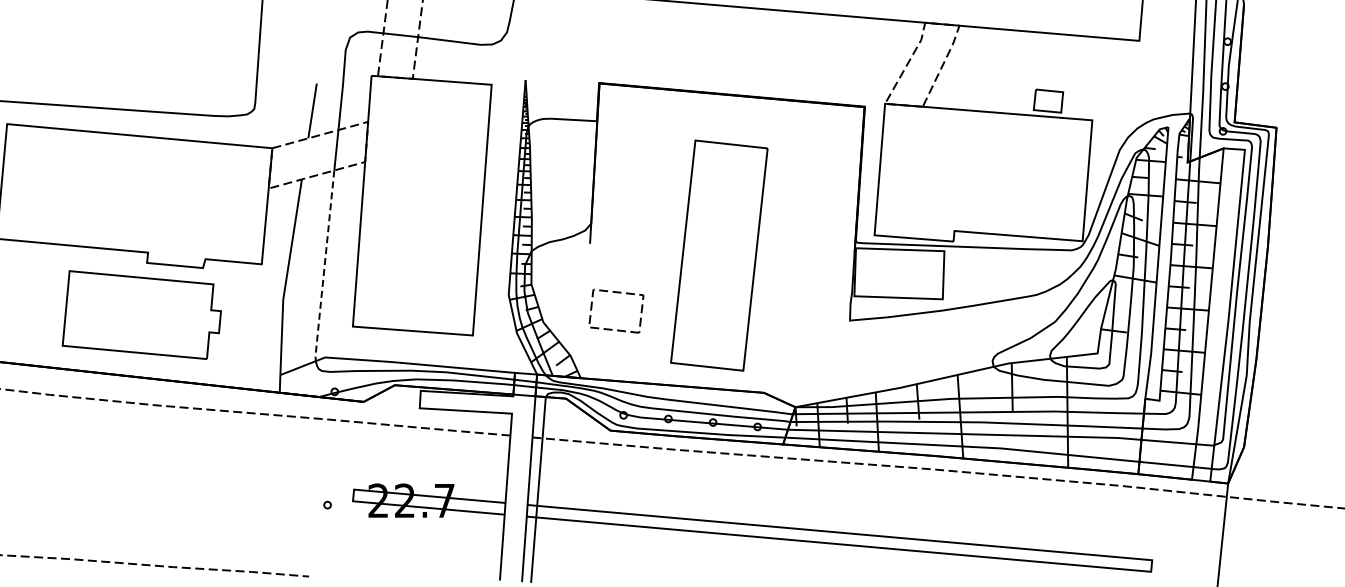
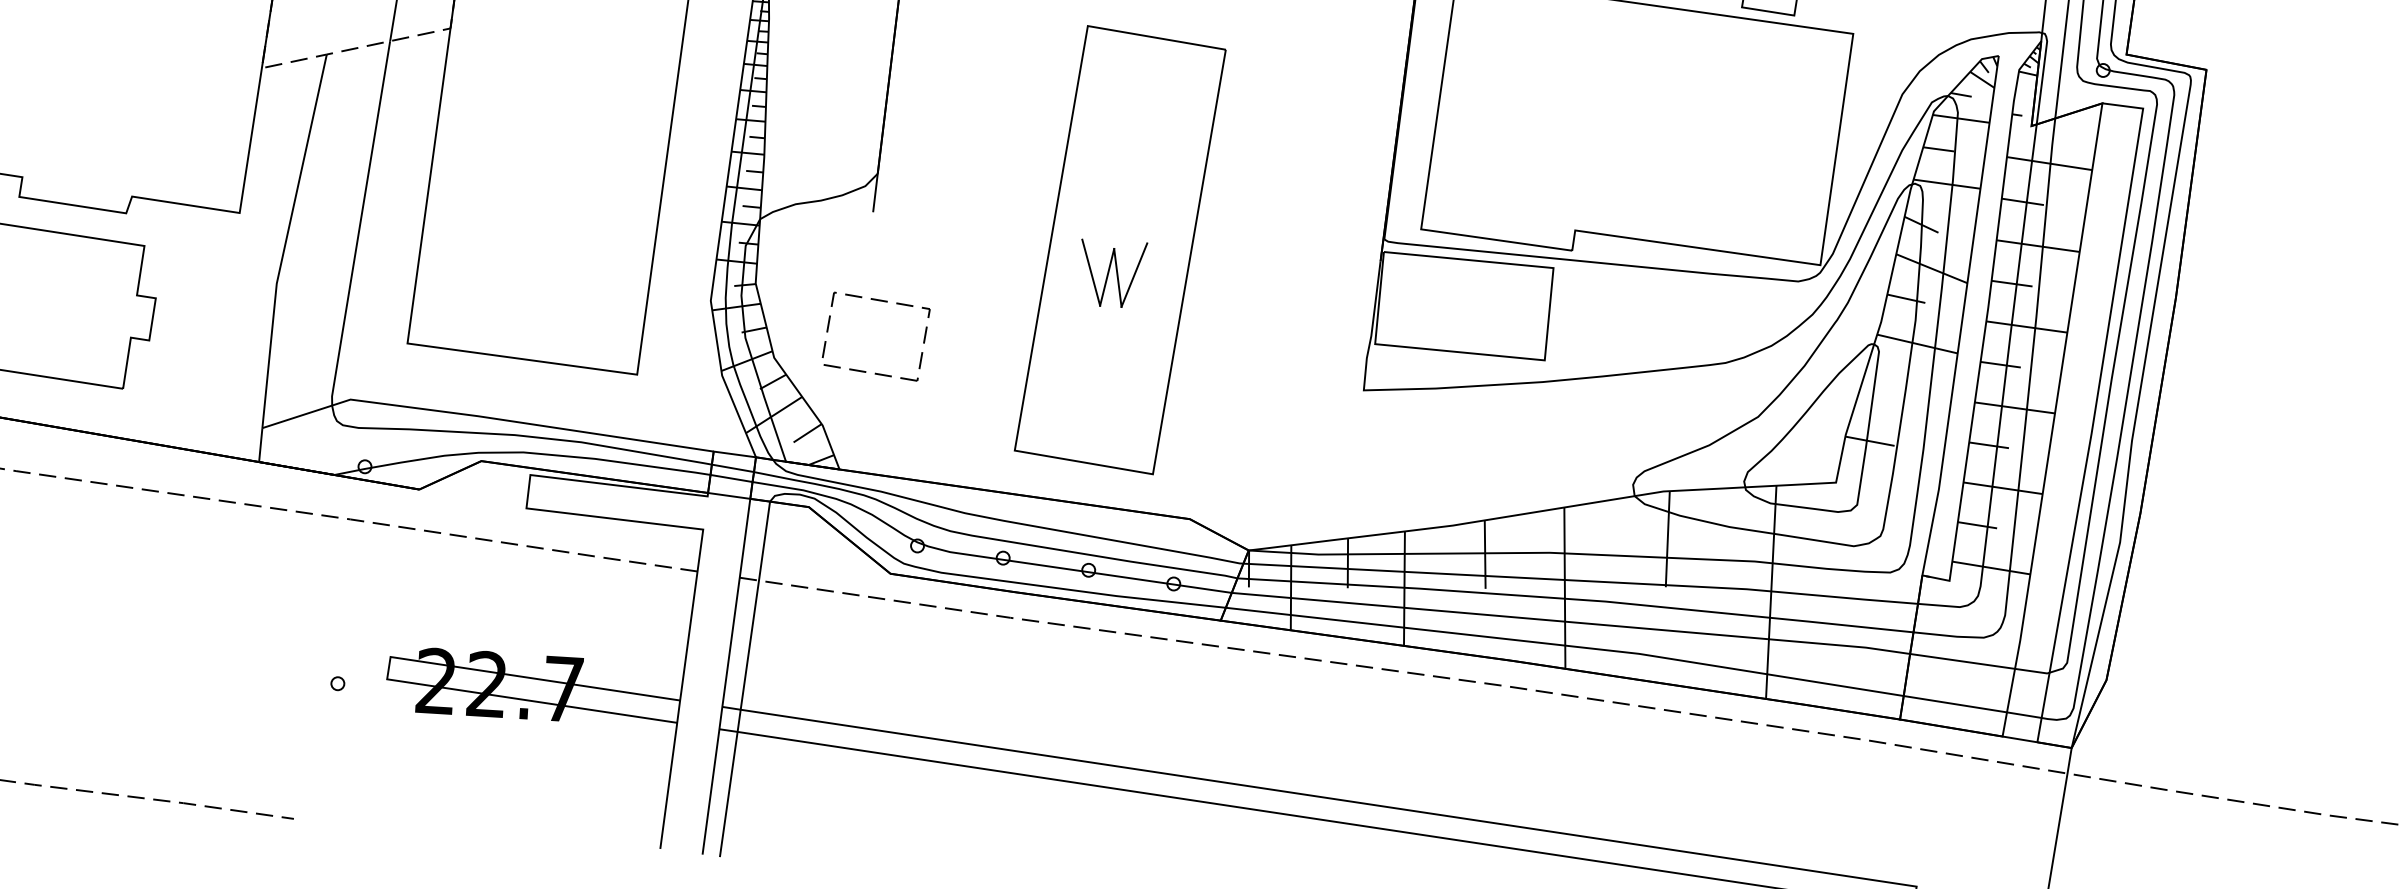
line: (324, 266) -> (359, 224), dashed -> solid
part: (715, 268) -> (1111, 274), added
part: (616, 293) -> (878, 302), moved

